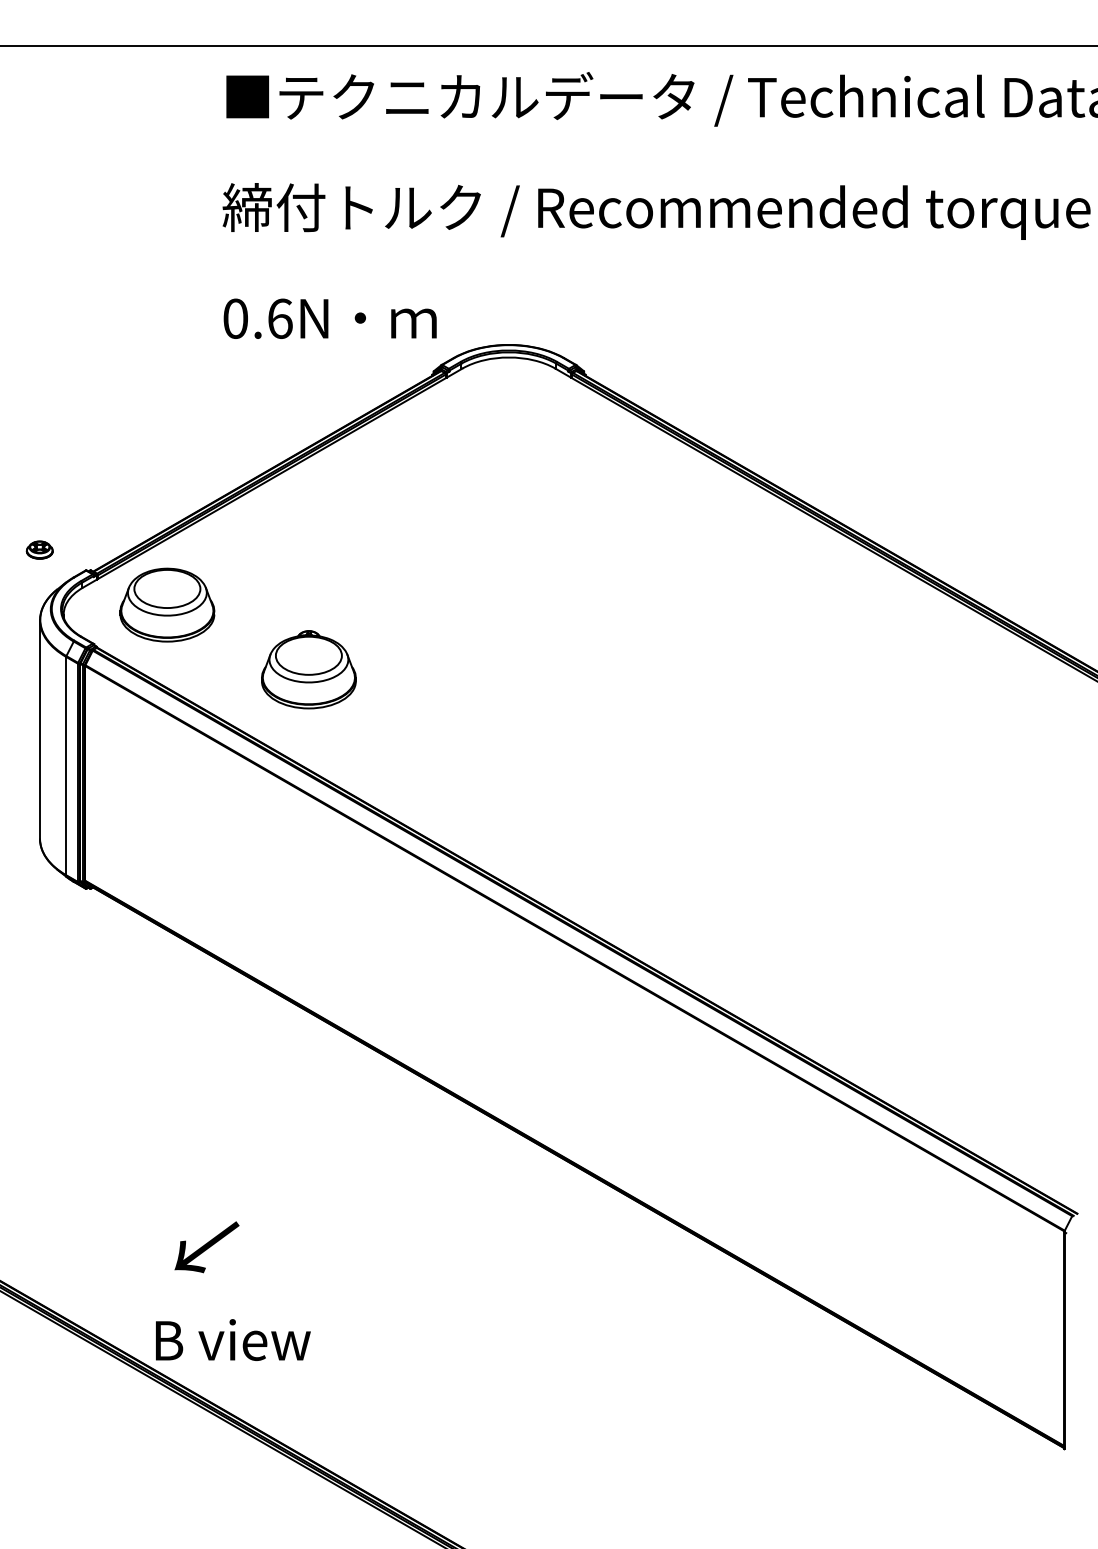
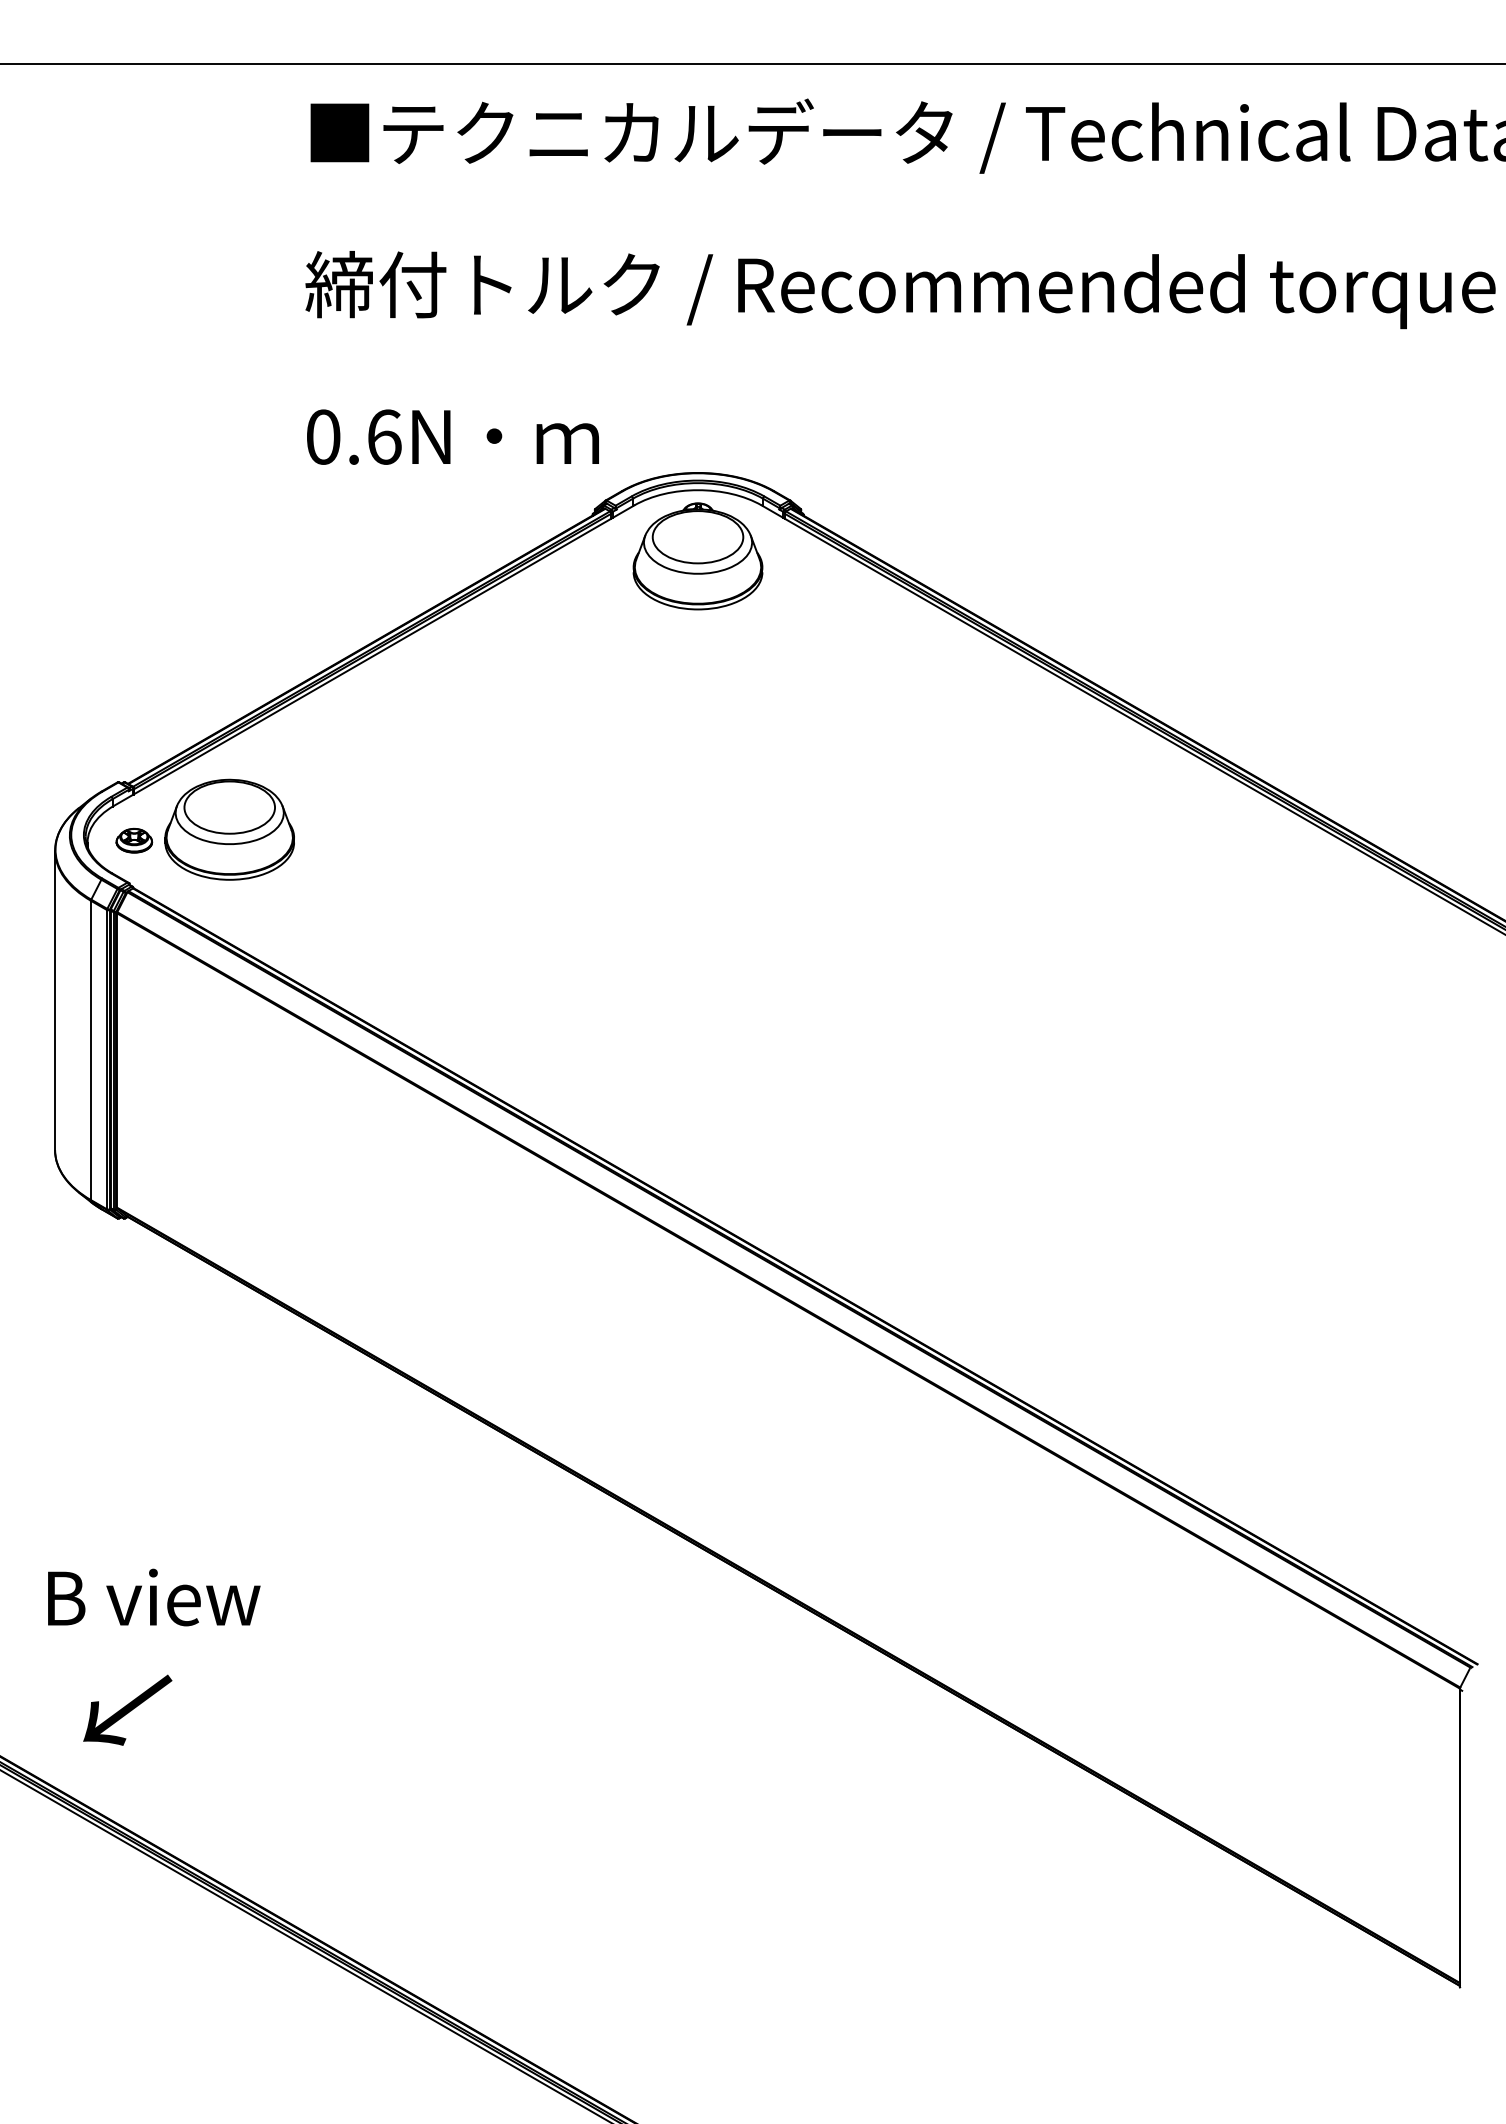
part: (39, 549) -> (133, 839), moved
part: (308, 669) -> (697, 556), moved
text: (206, 1247) -> (127, 1710), moved
text: (233, 1339) -> (154, 1596), moved

